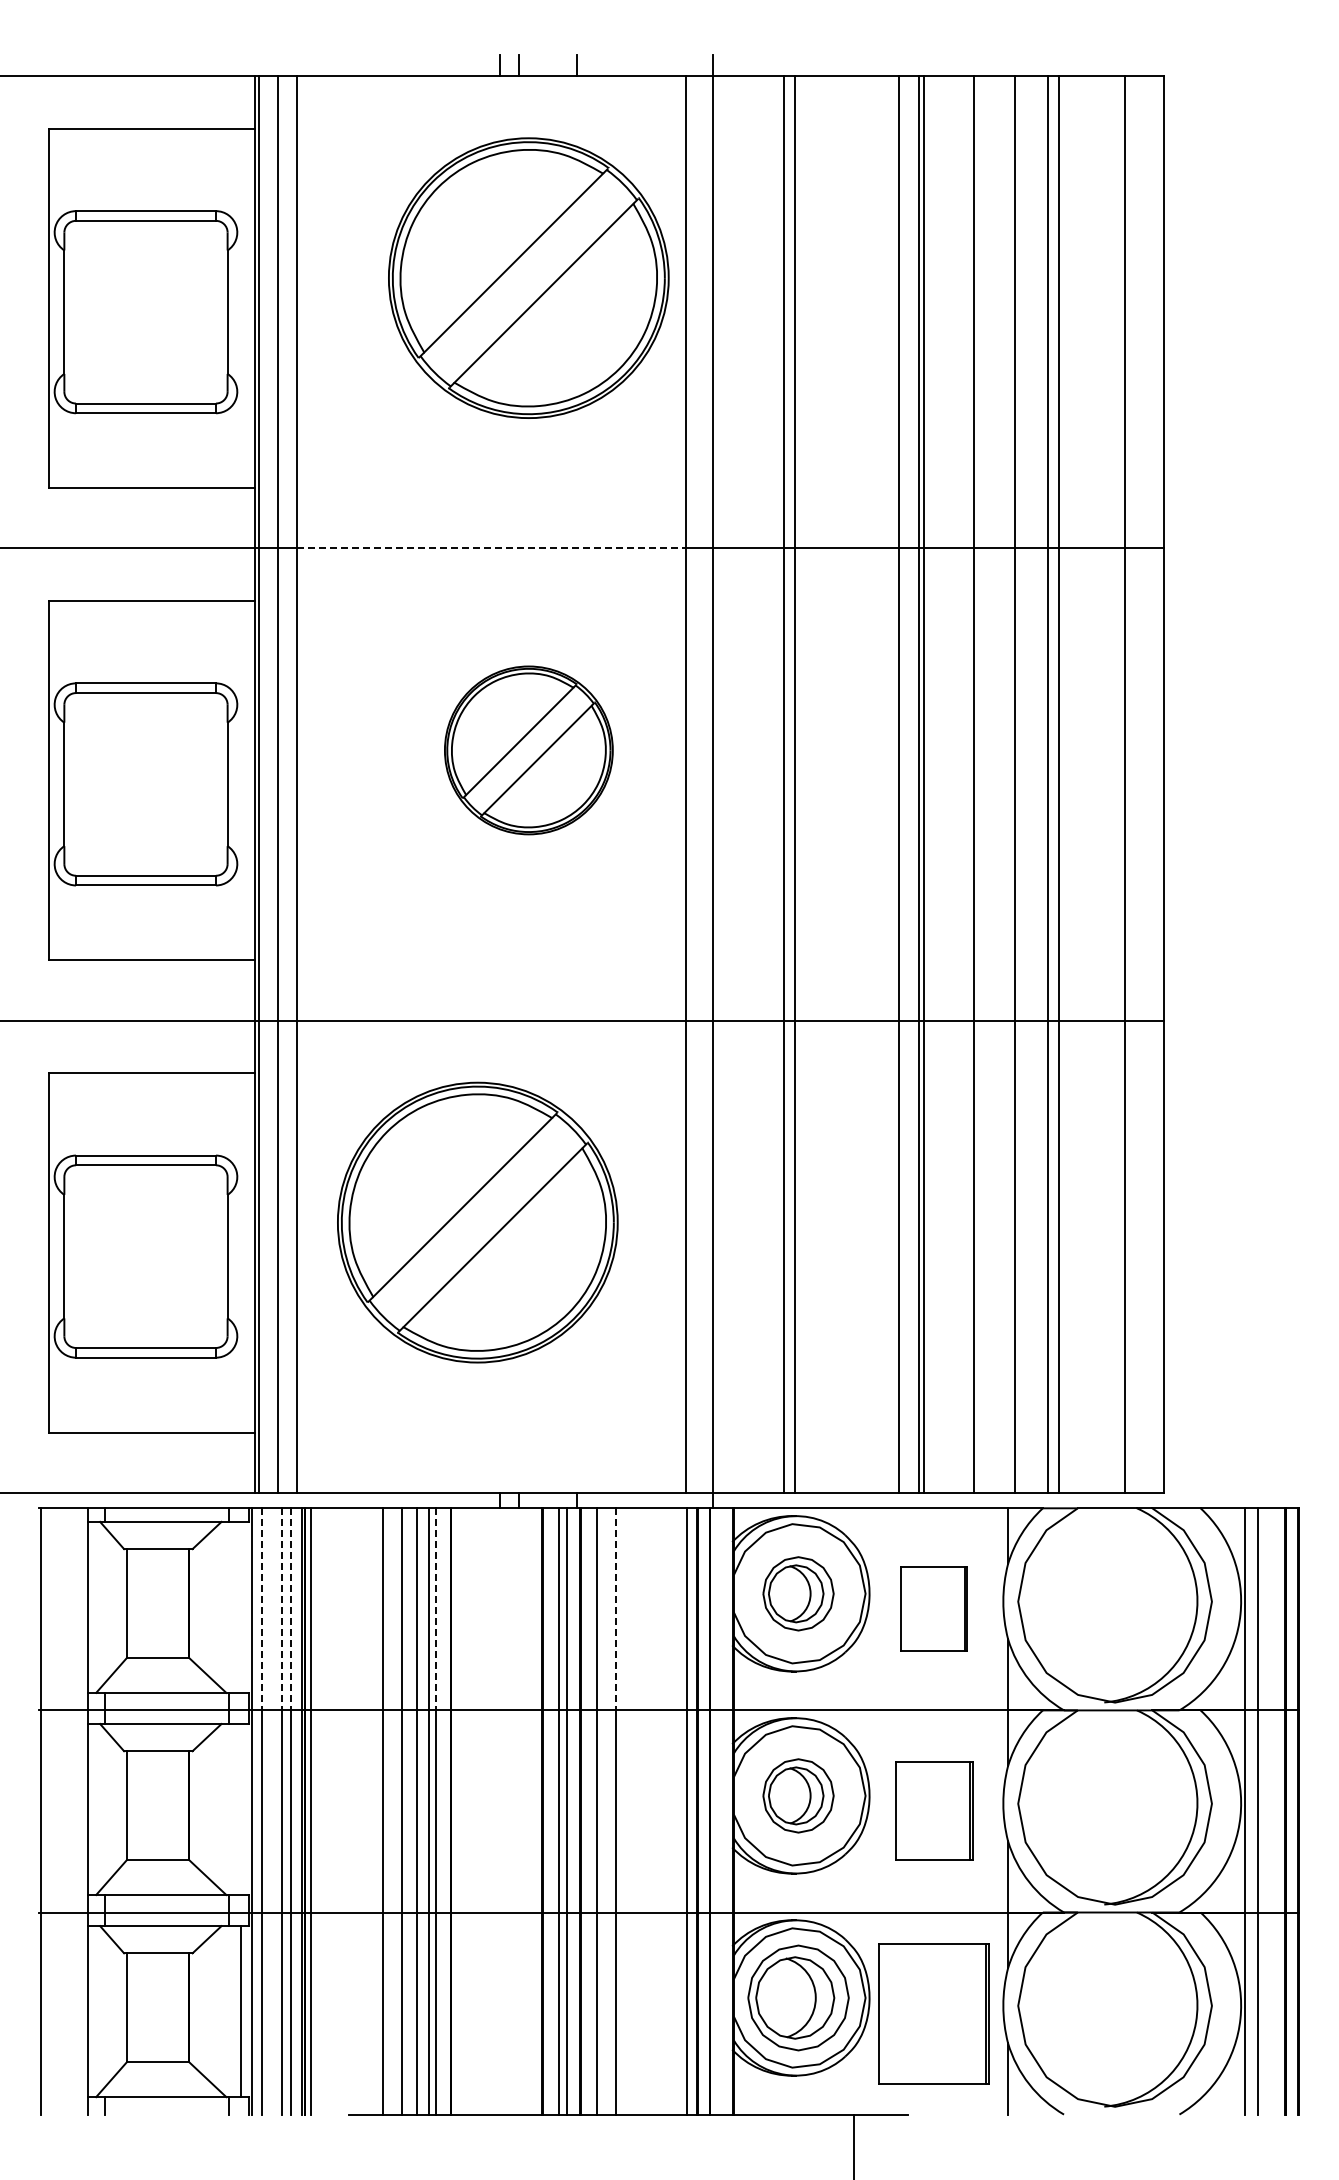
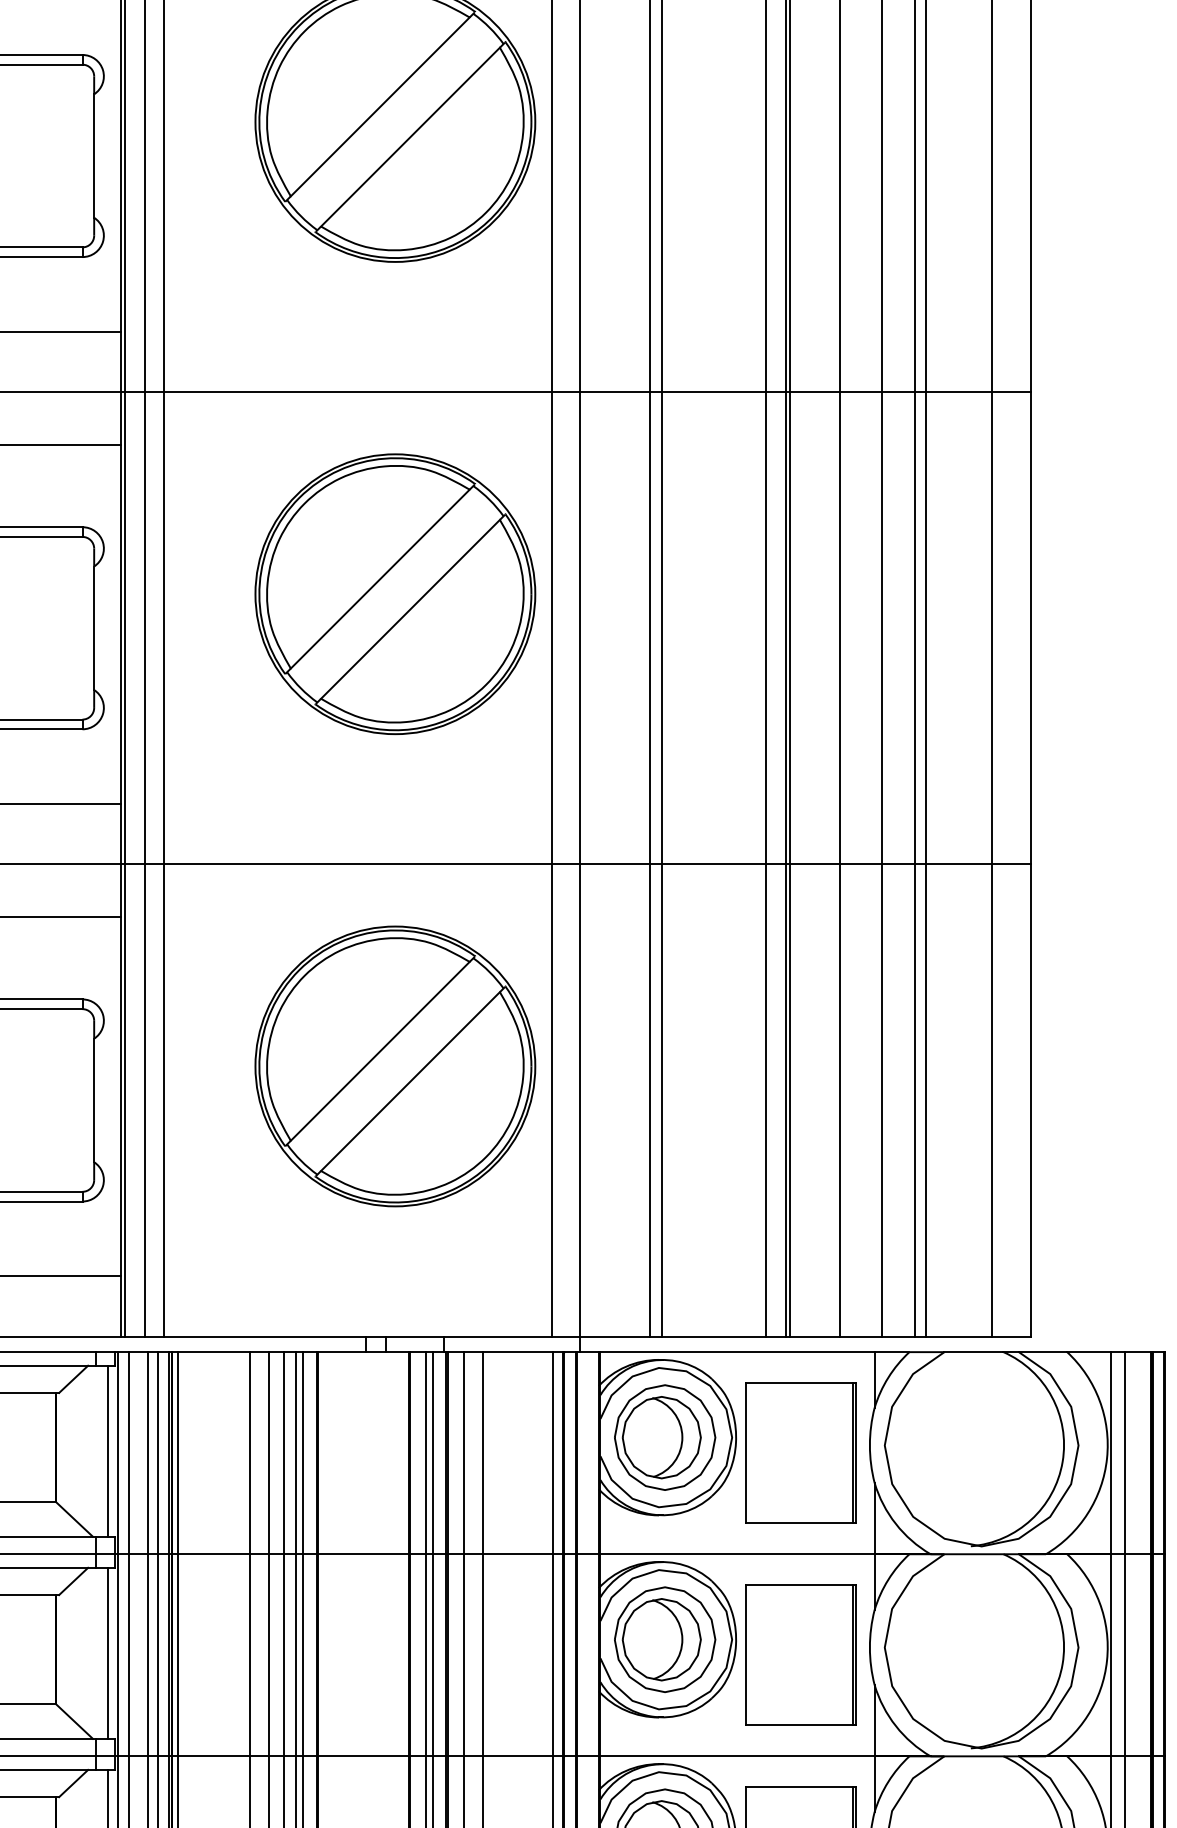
line: (491, 548) -> (358, 392), dashed -> solid
part: (528, 750) -> (395, 594), size x1.67
part: (477, 1222) -> (395, 1066), moved
part: (798, 1593) -> (665, 1437), size x1.43
line: (241, 1606) -> (108, 1450), added
part: (933, 1608) -> (800, 1452), size x1.67
line: (261, 1609) -> (128, 1453), dashed -> solid
line: (281, 1609) -> (148, 1453), dashed -> solid
line: (290, 1609) -> (157, 1453), dashed -> solid
line: (436, 1609) -> (303, 1453), dashed -> solid
line: (616, 1609) -> (483, 1453), dashed -> solid
part: (798, 1795) -> (665, 1639), size x1.43
line: (241, 1809) -> (108, 1653), added
part: (933, 1810) -> (800, 1654), size x1.43

